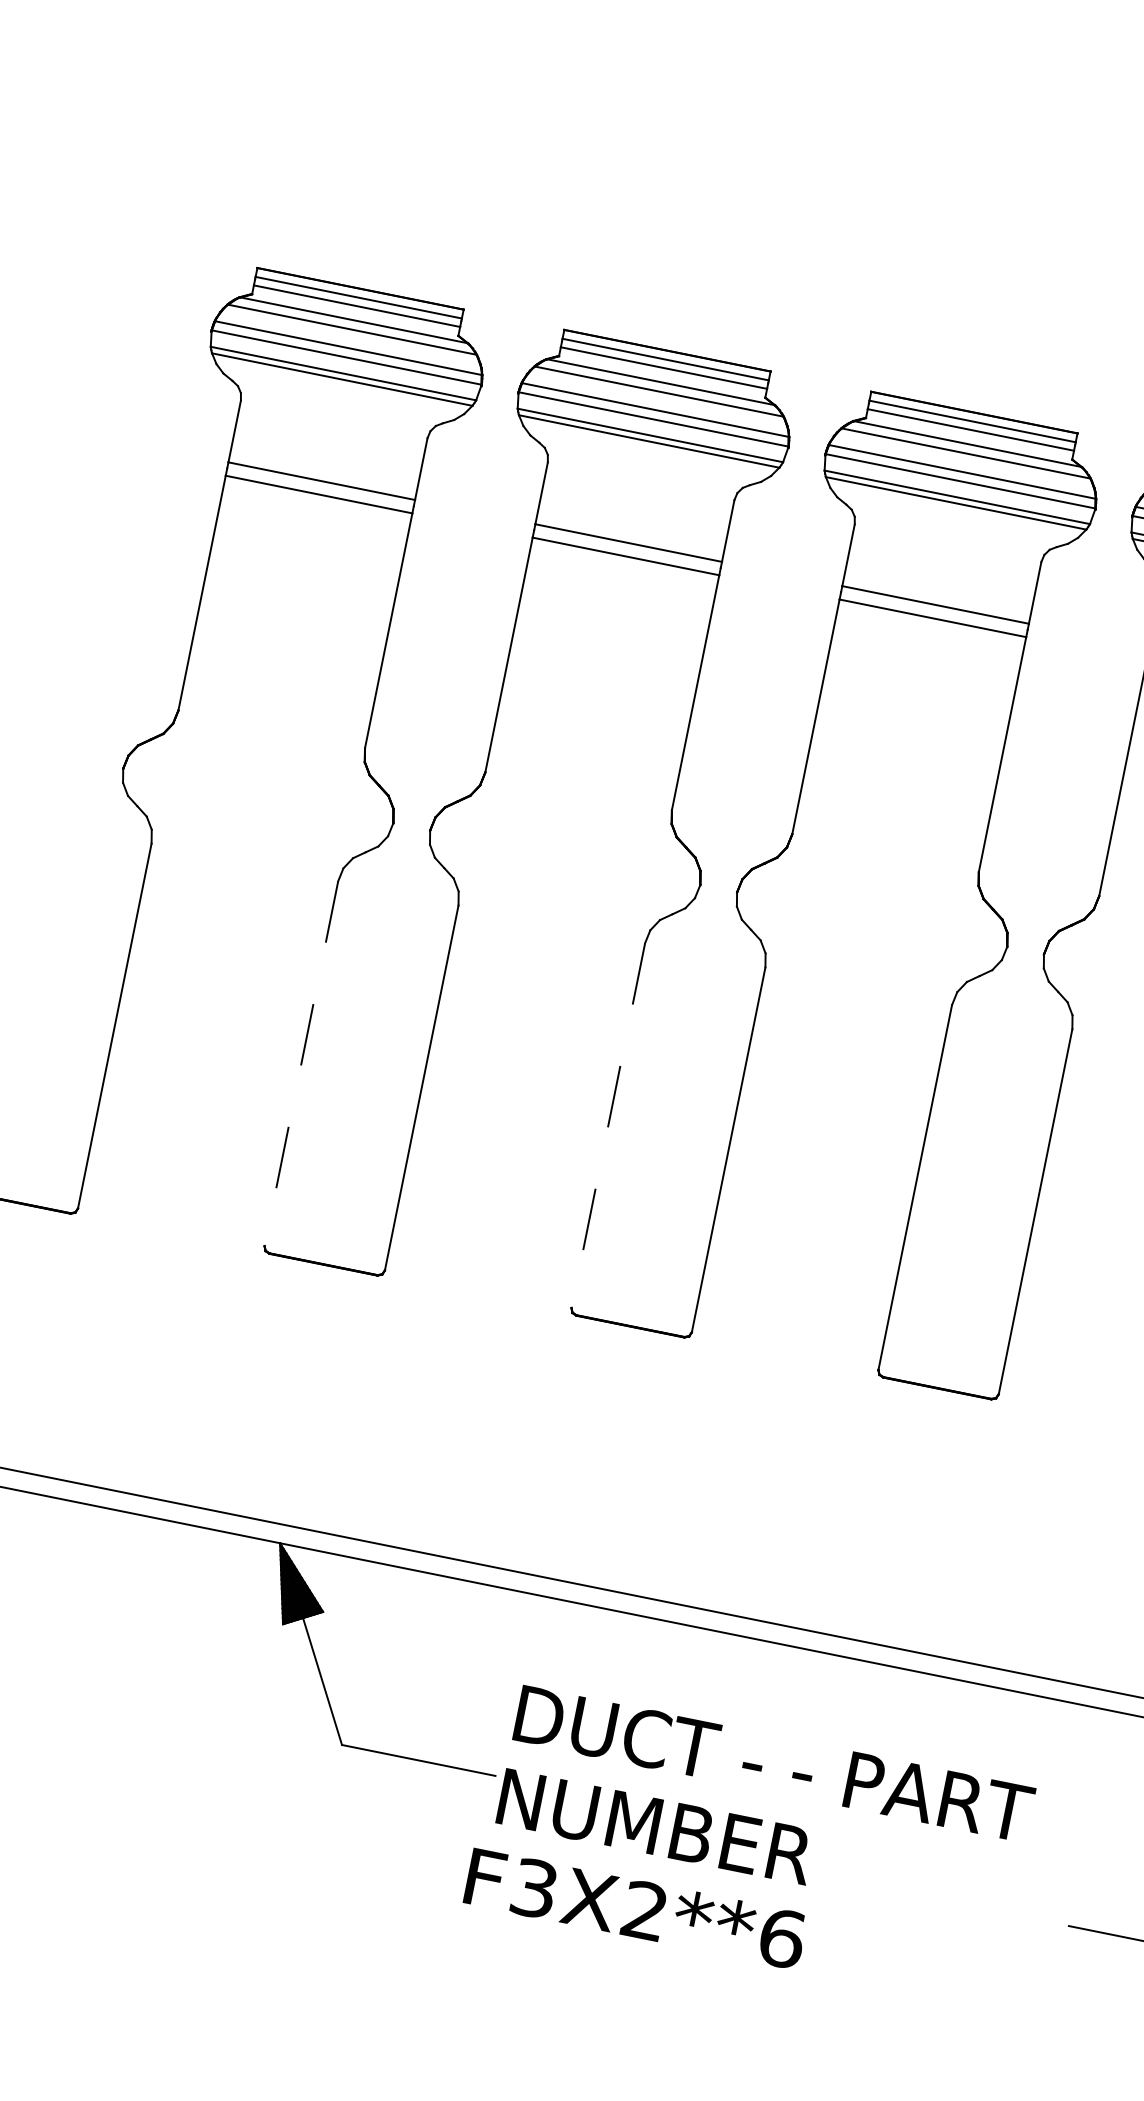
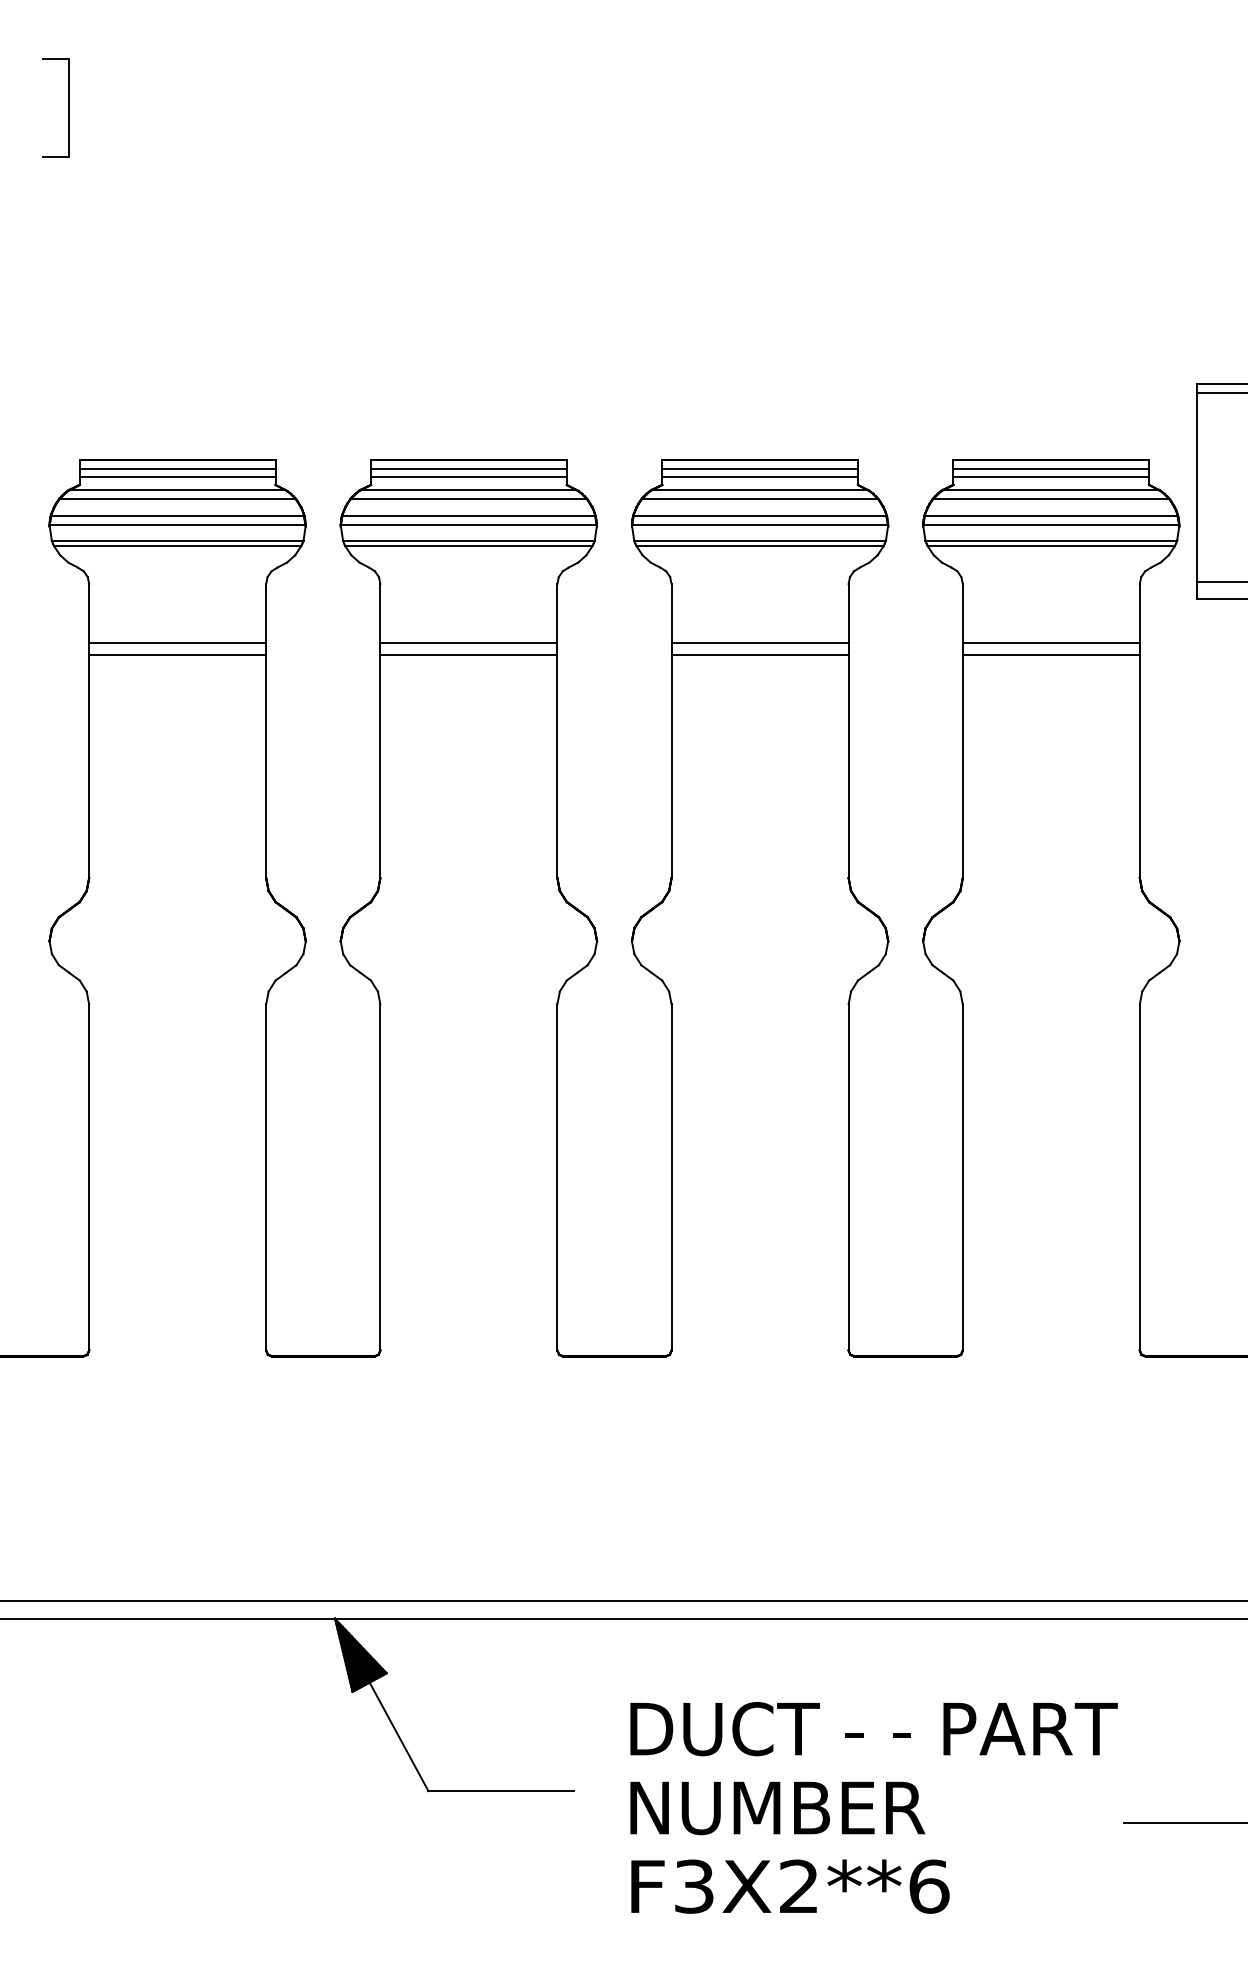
line: (301, 1064) -> (266, 1178), dashed -> solid
line: (608, 1126) -> (557, 1178), dashed -> solid
text: (765, 1805) -> (873, 1768), moved
text: (635, 1908) -> (790, 1886), moved

